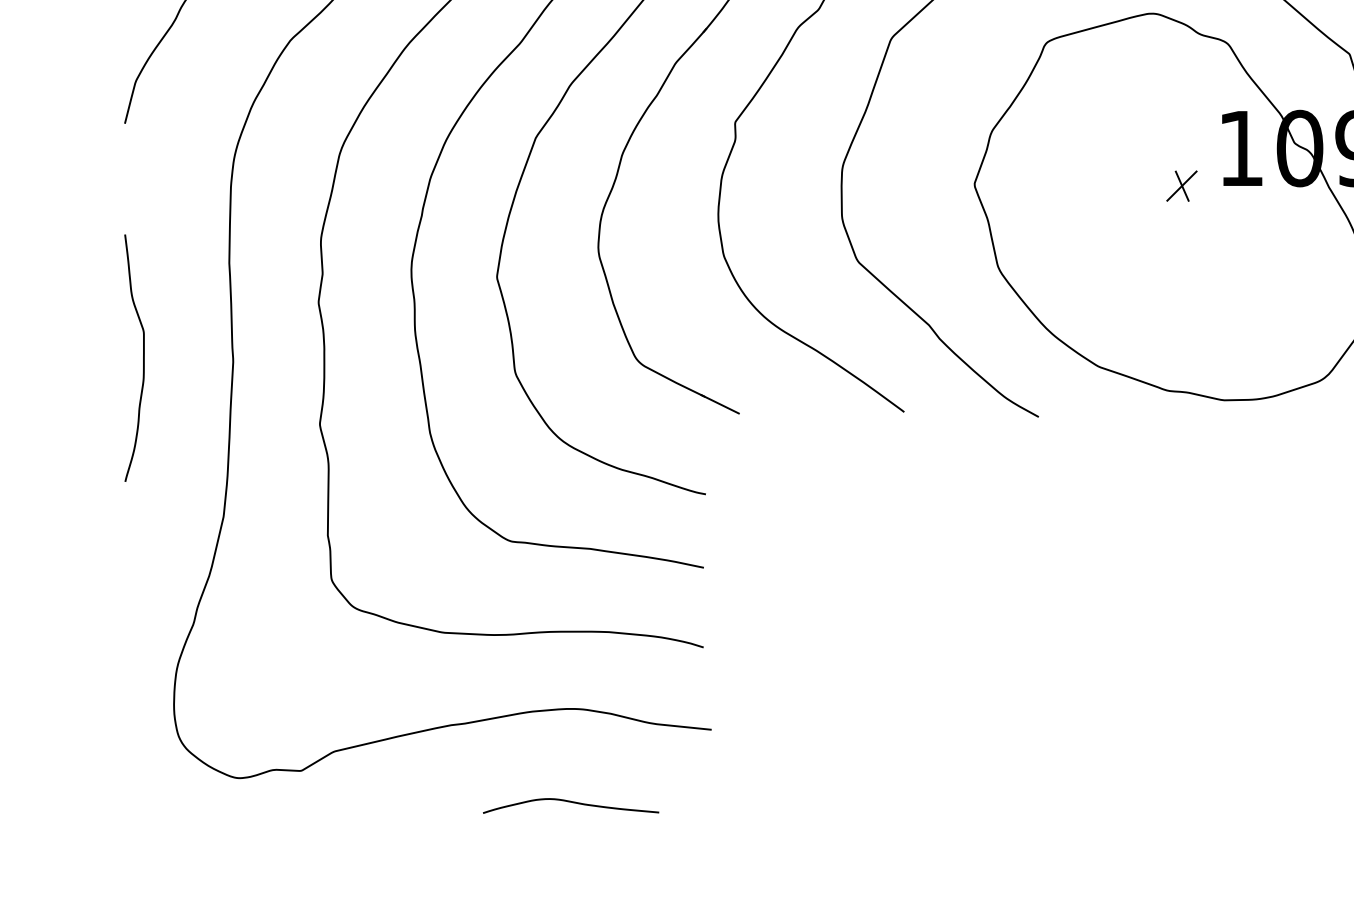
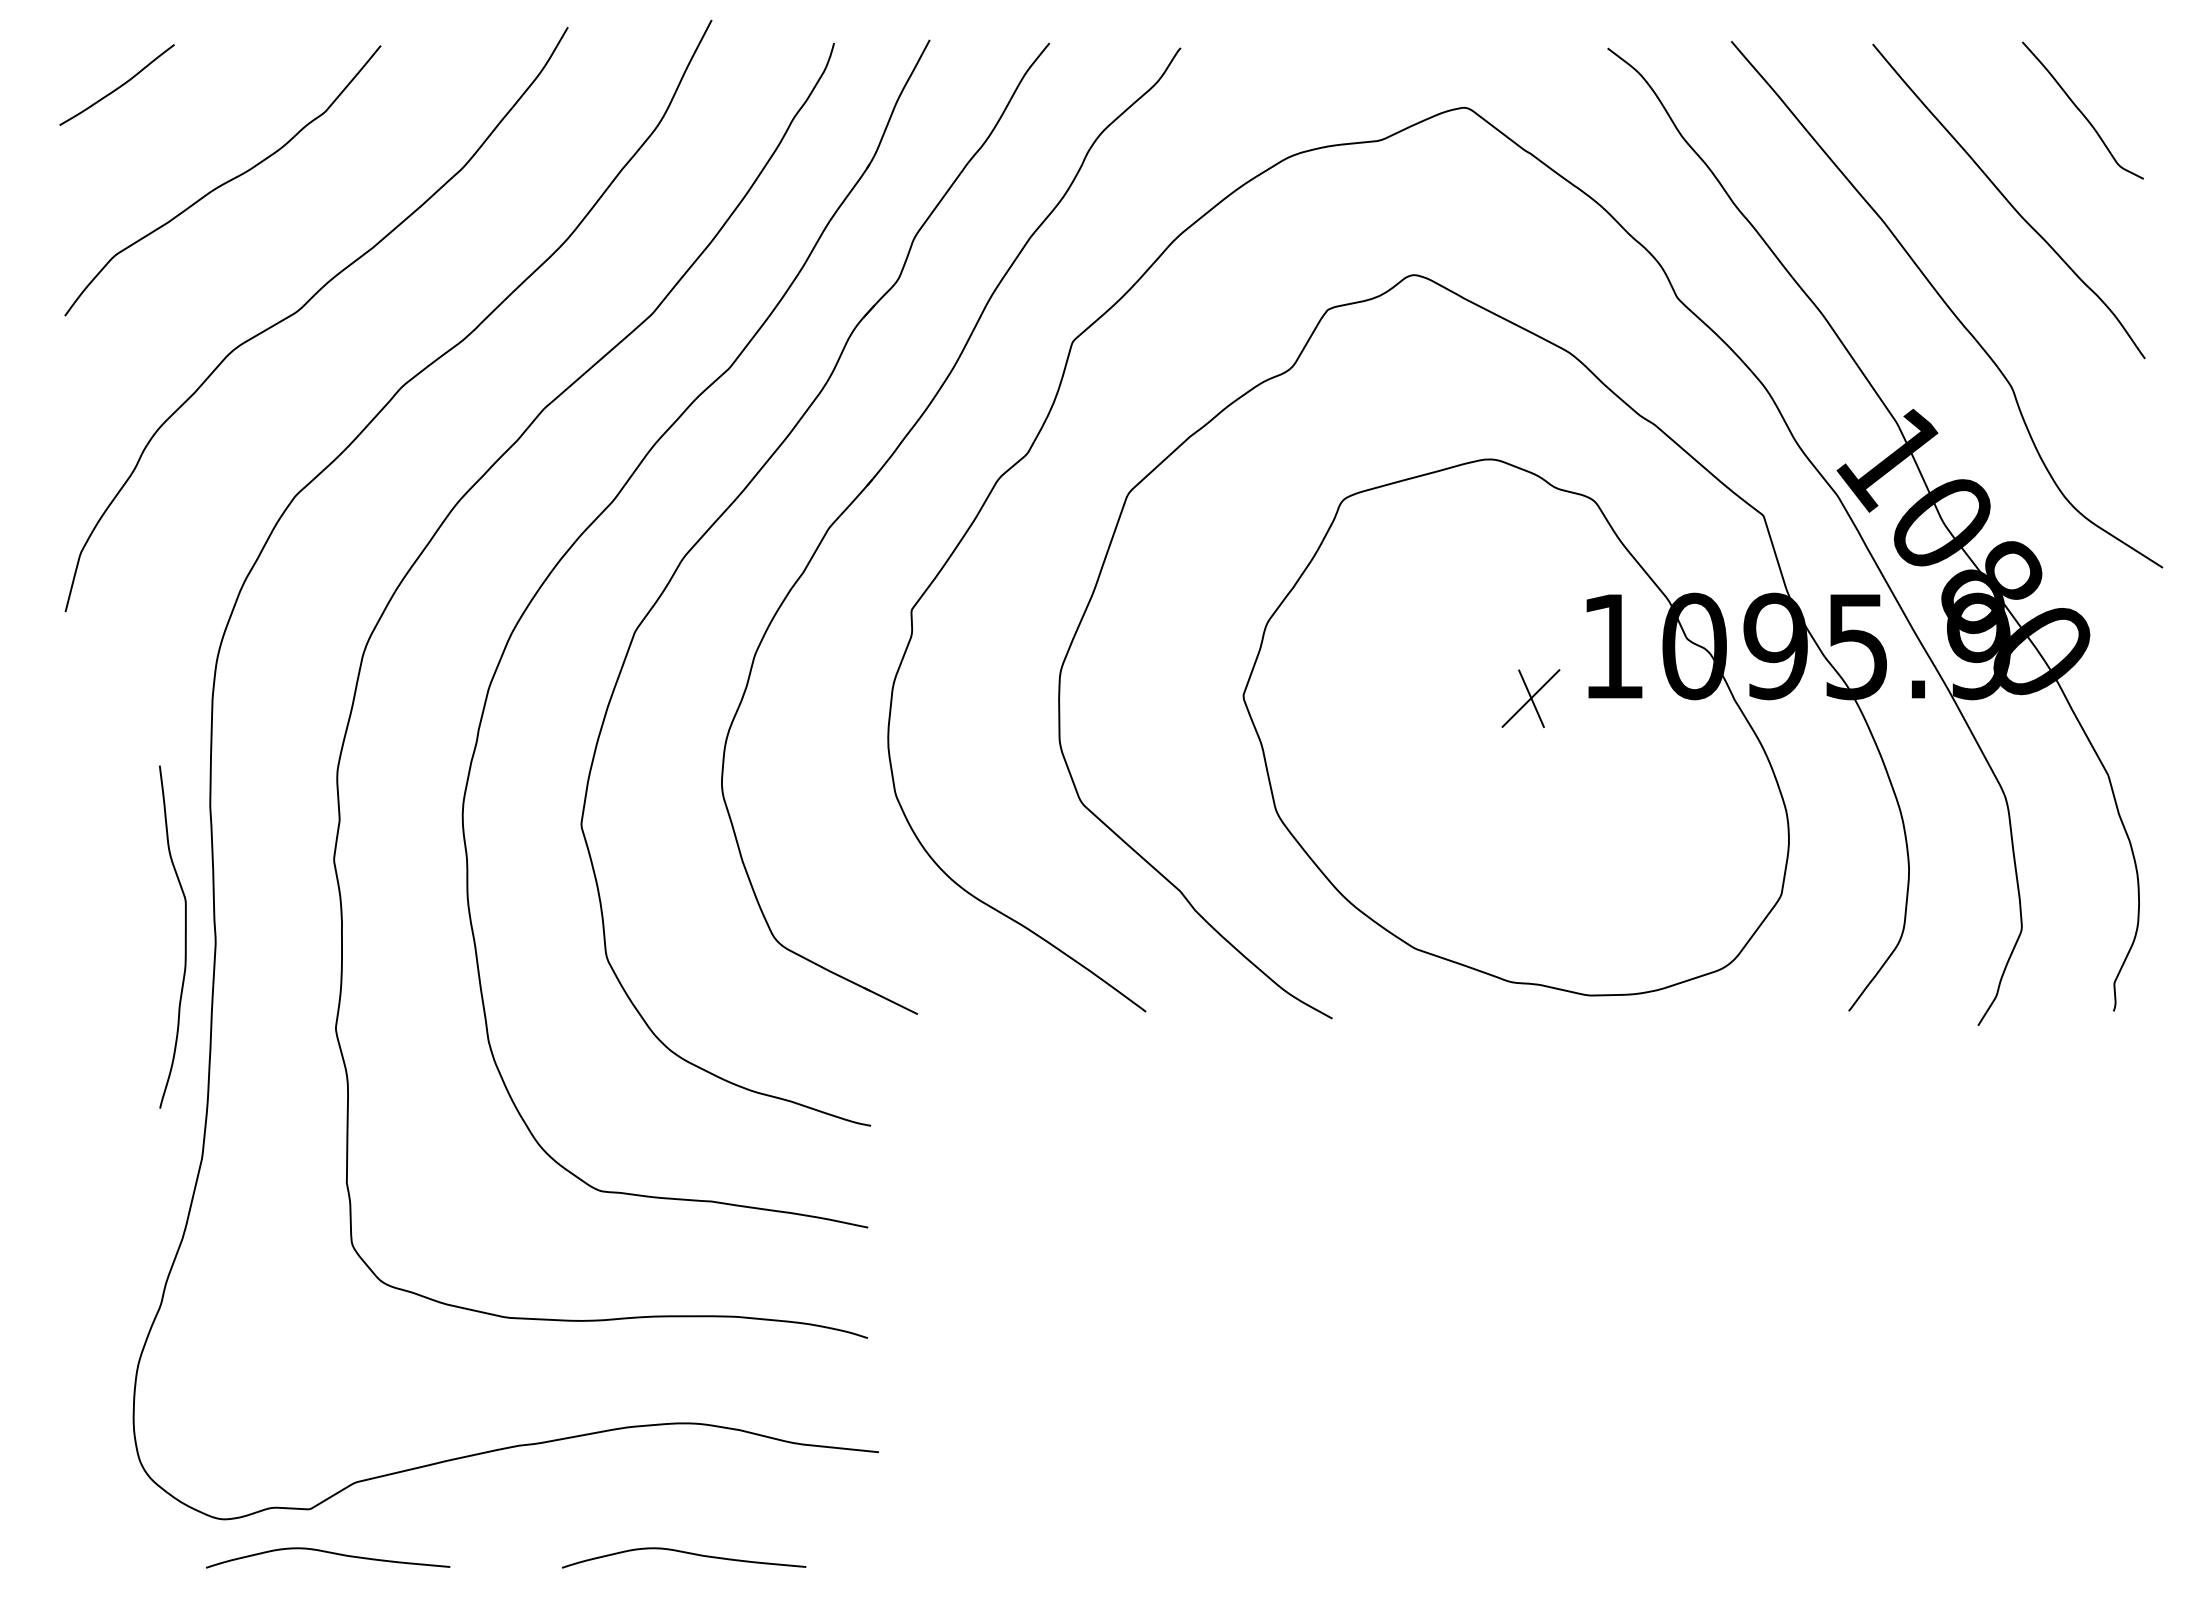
part: (1181, 186) -> (1530, 698), size x1.4
curve: (142, 357) -> (184, 936), moved
curve: (314, 802) -> (328, 1553), added

